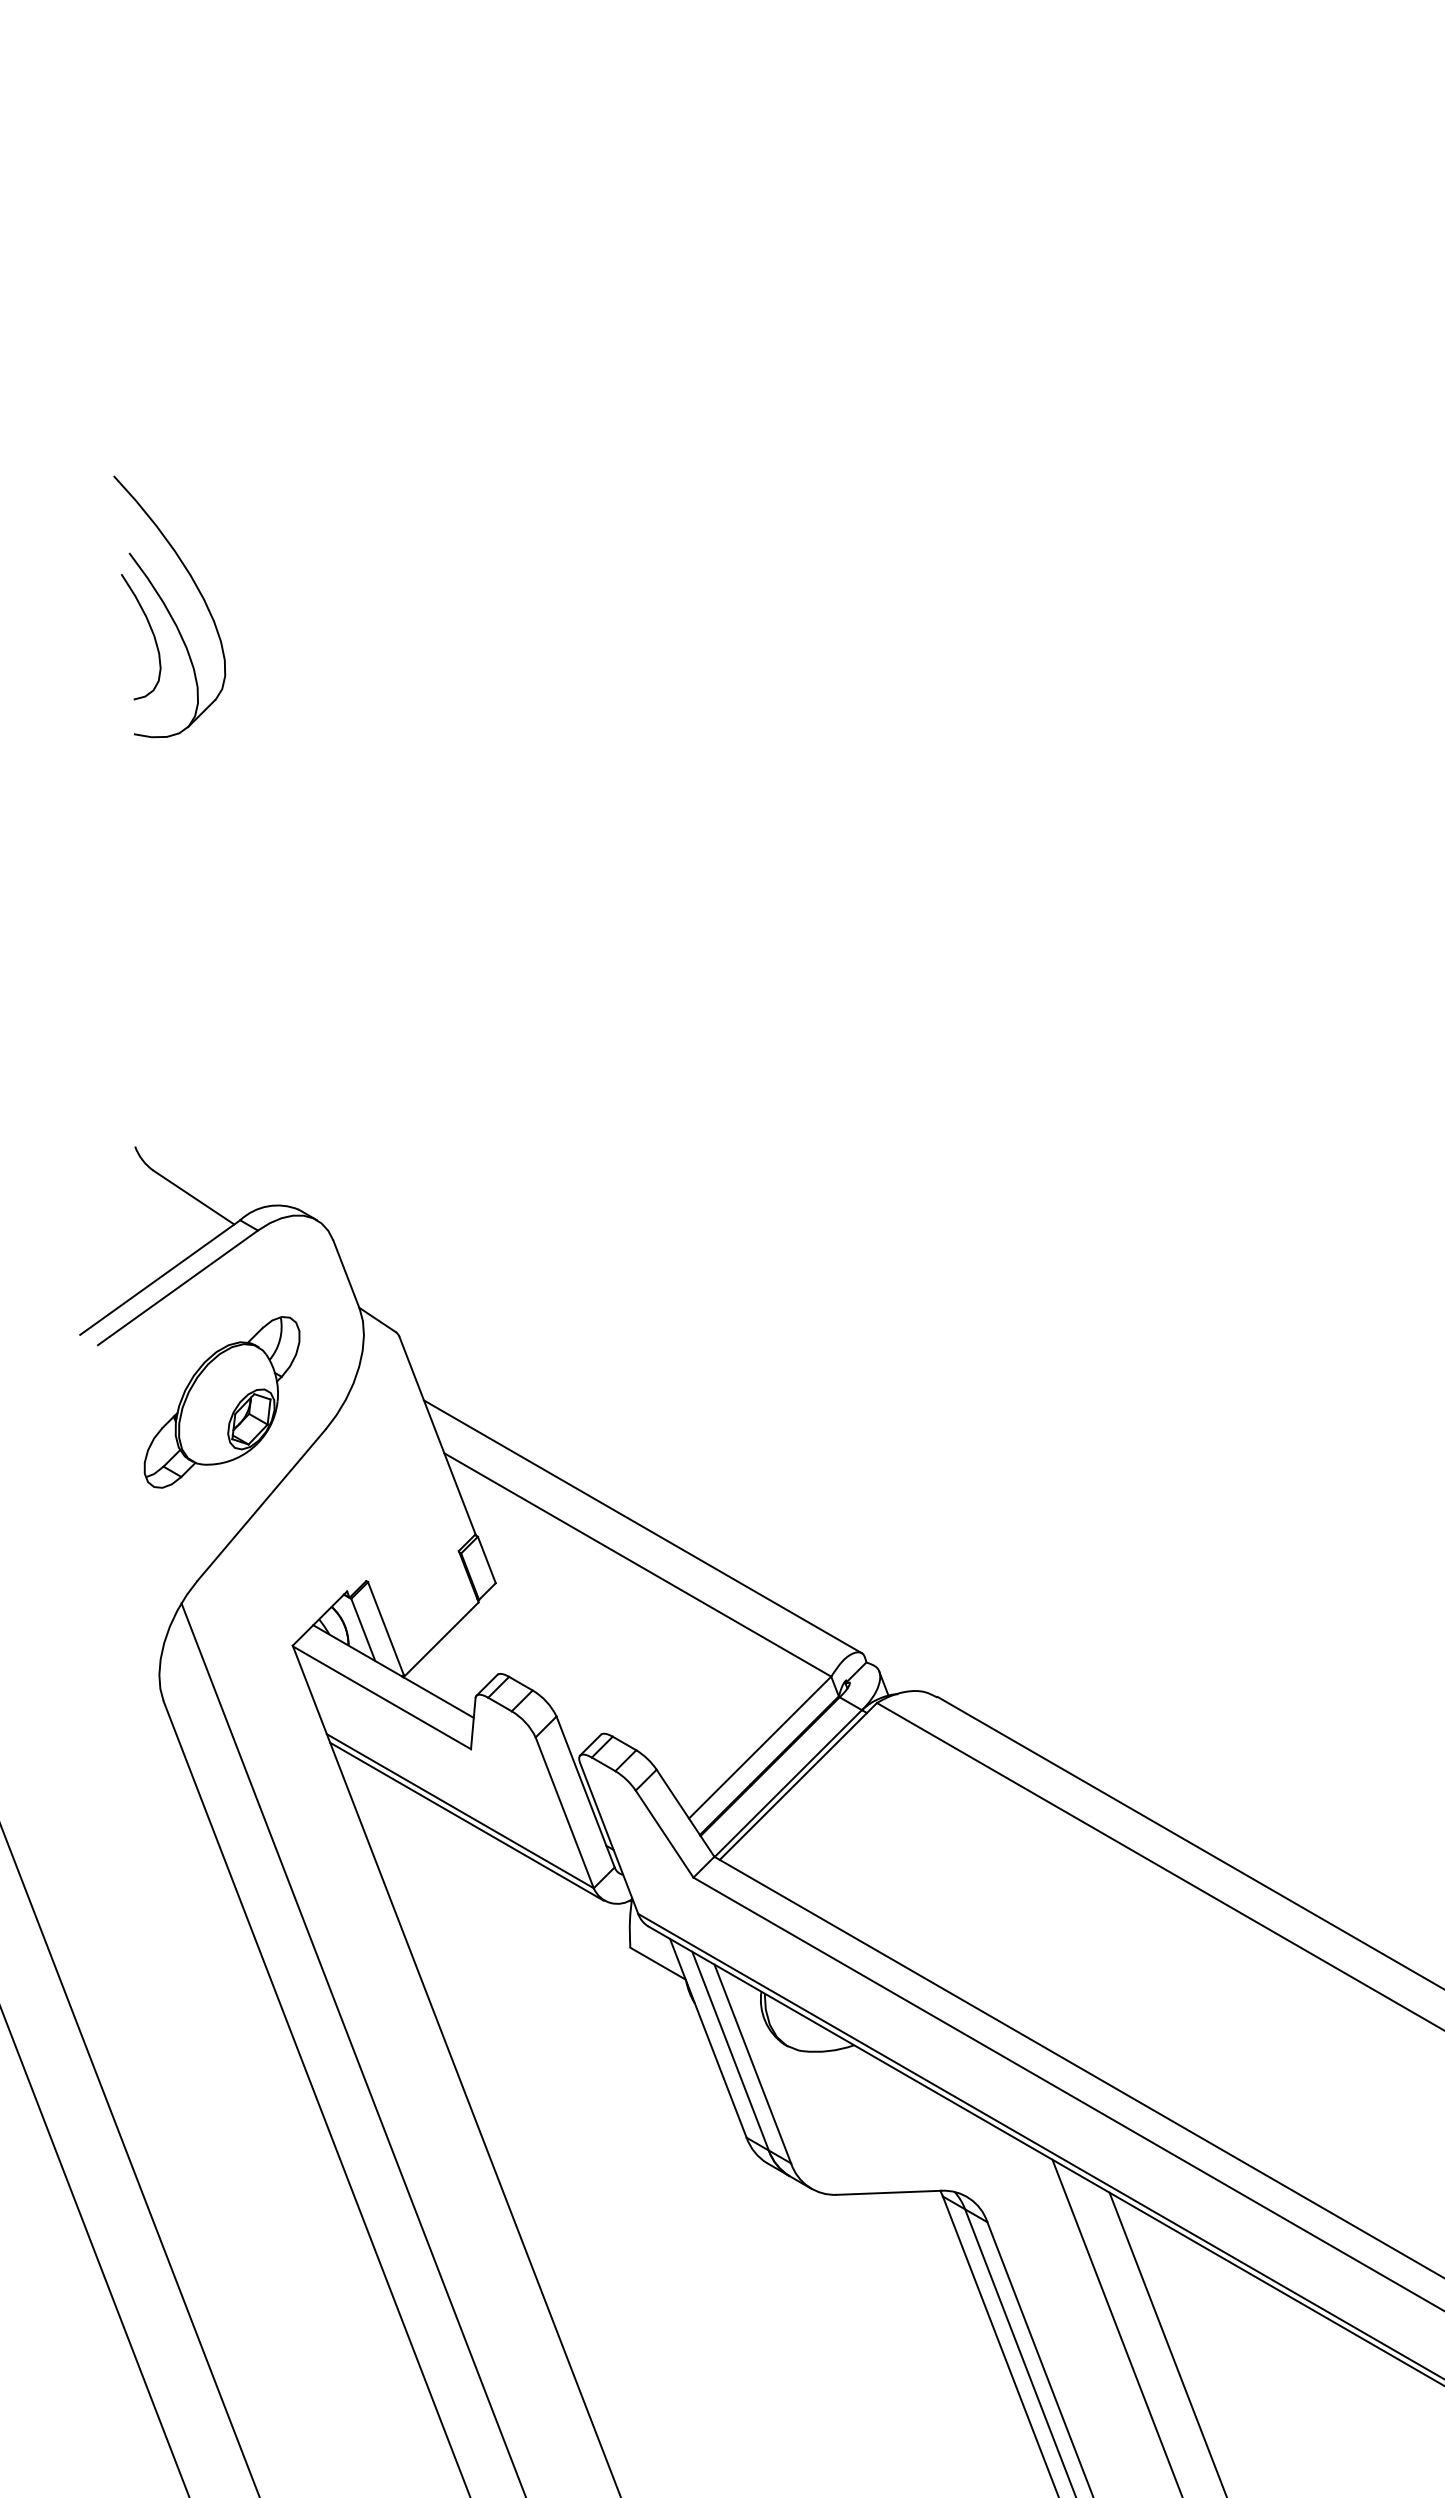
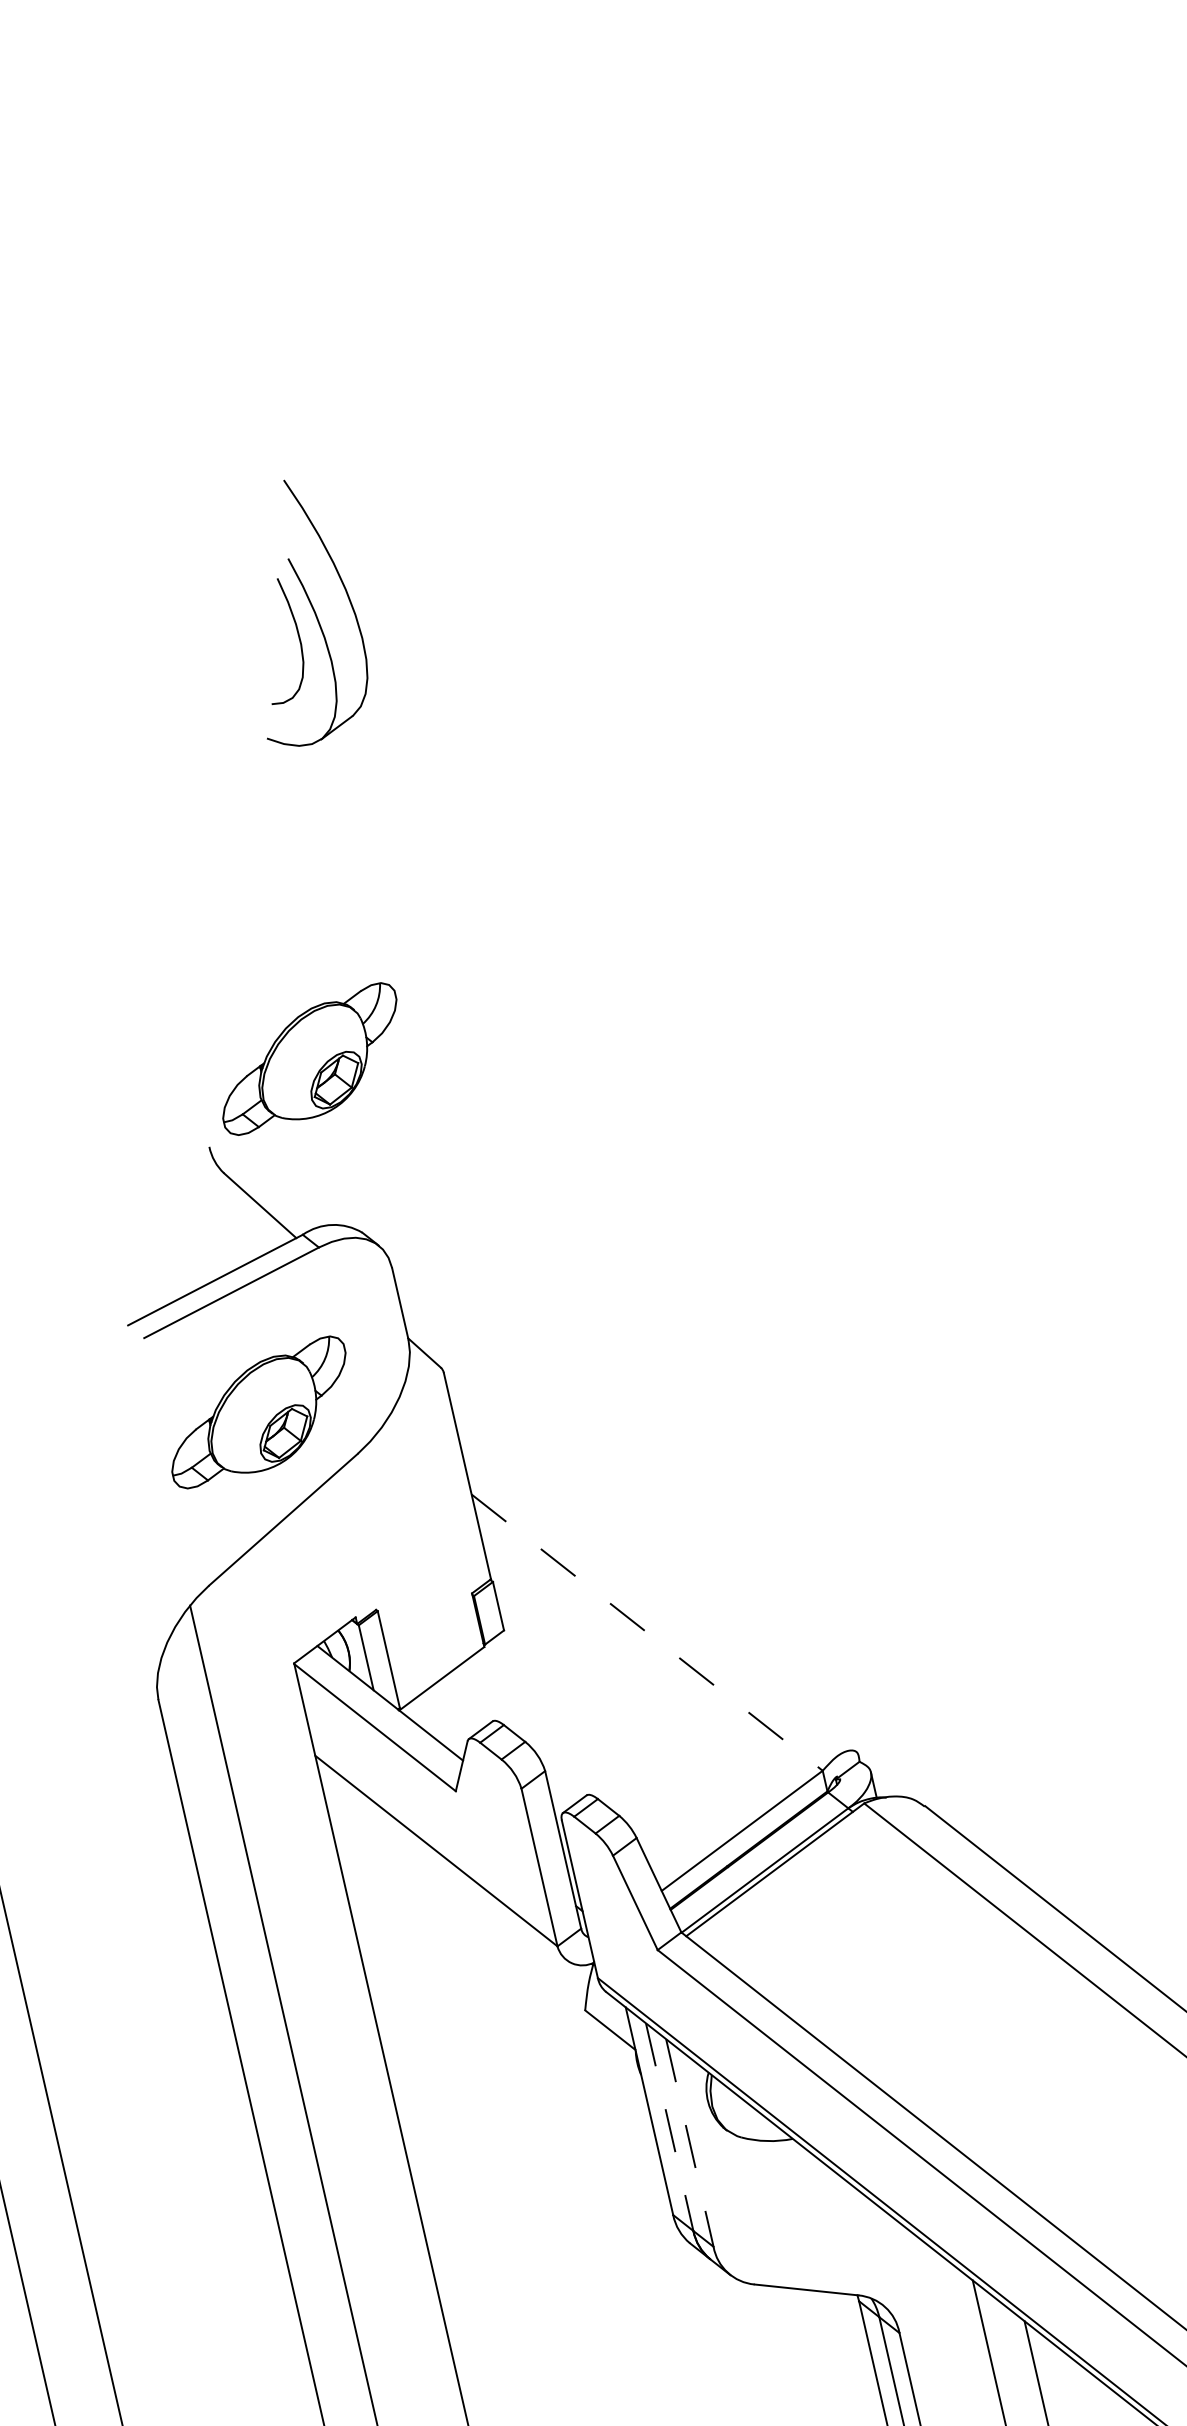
part: (221, 1045) -> (309, 1059), added
line: (642, 1526) -> (657, 1595), removed
line: (638, 1565) -> (647, 1633), solid -> dashed
line: (466, 1821) -> (441, 1862), removed
line: (730, 2051) -> (669, 2127), solid -> dashed
line: (752, 2064) -> (689, 2143), solid -> dashed

